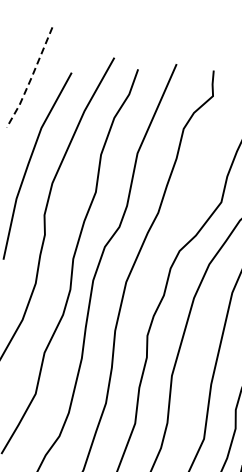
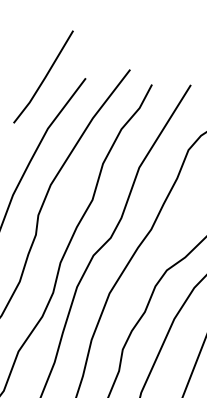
line: (31, 78) -> (45, 78), dashed -> solid

